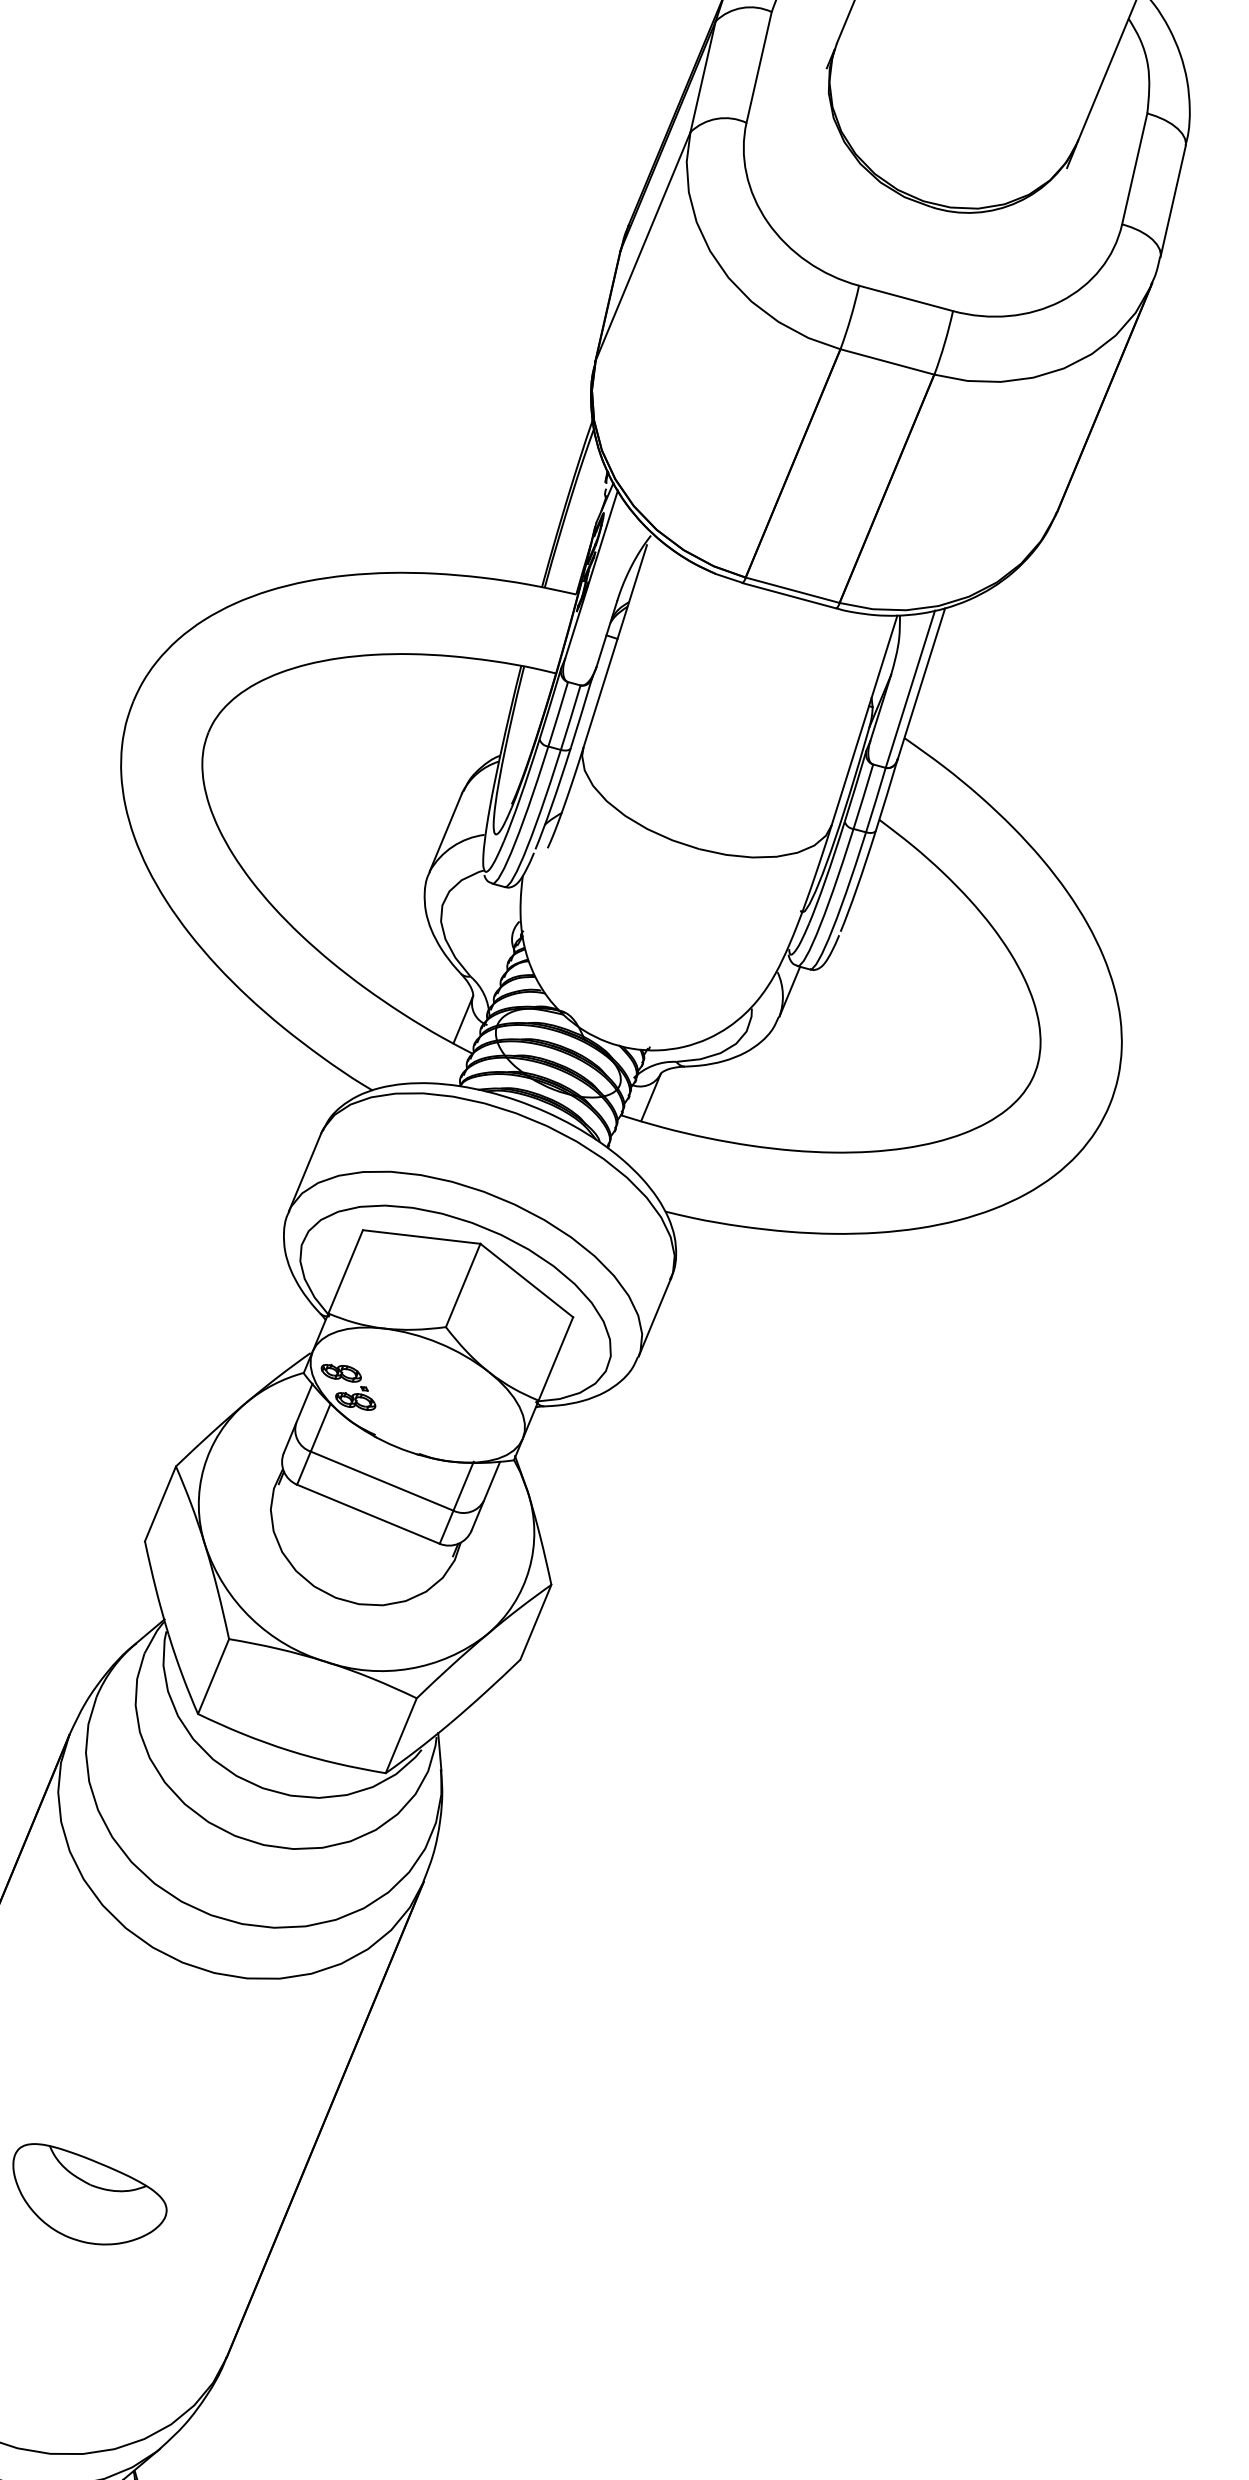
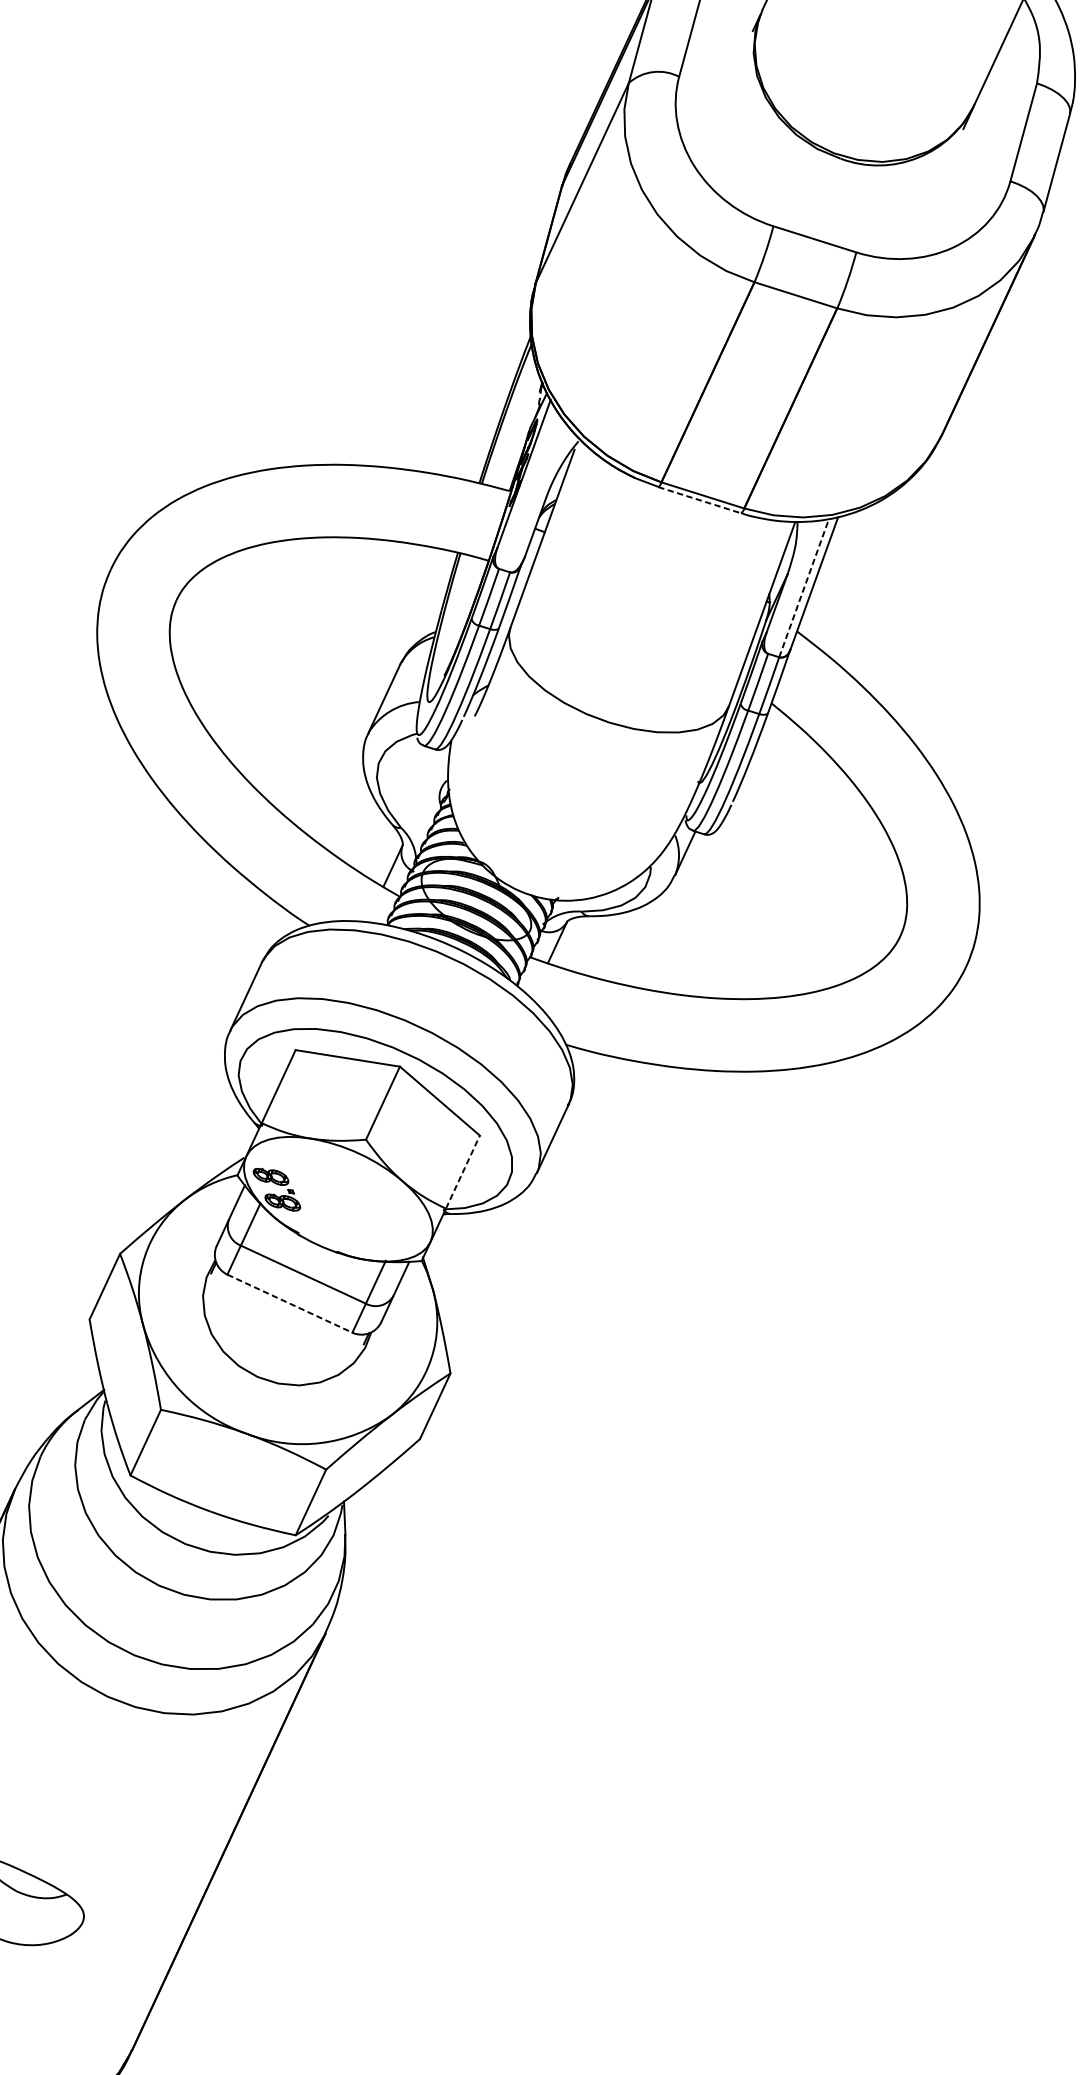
line: (789, 595) -> (699, 499), solid -> dashed
line: (910, 688) -> (804, 587), solid -> dashed
line: (556, 1358) -> (463, 1171), solid -> dashed
line: (368, 1514) -> (289, 1303), solid -> dashed

